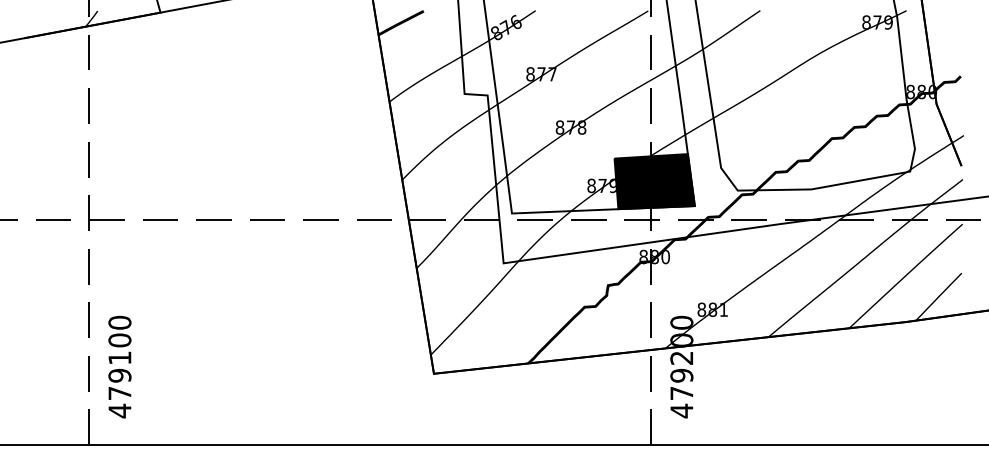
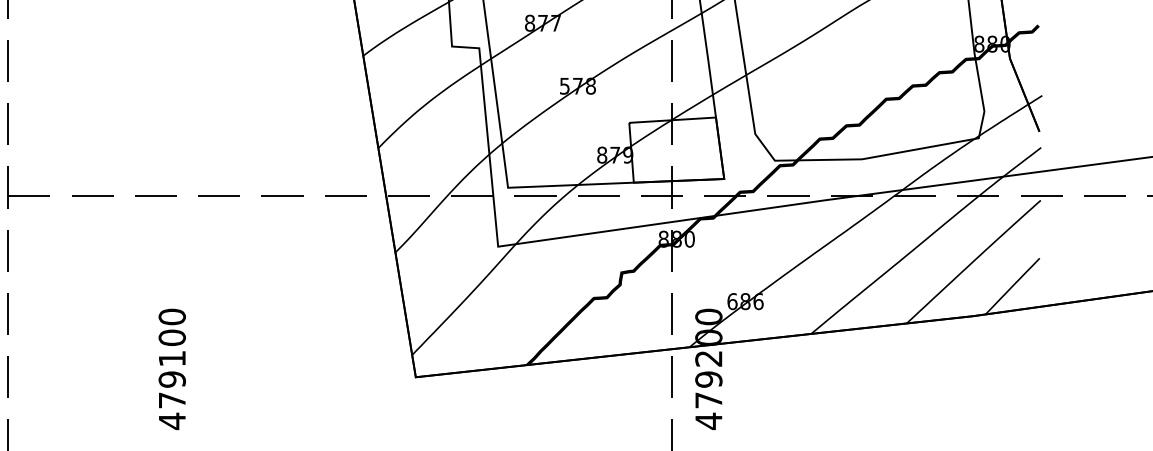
text: (559, 127) -> (564, 86), 878 -> 578
fill: (654, 181) -> (676, 149), removed
text: (712, 309) -> (745, 301), 881 -> 686
text: (119, 366) -> (171, 368), moved

